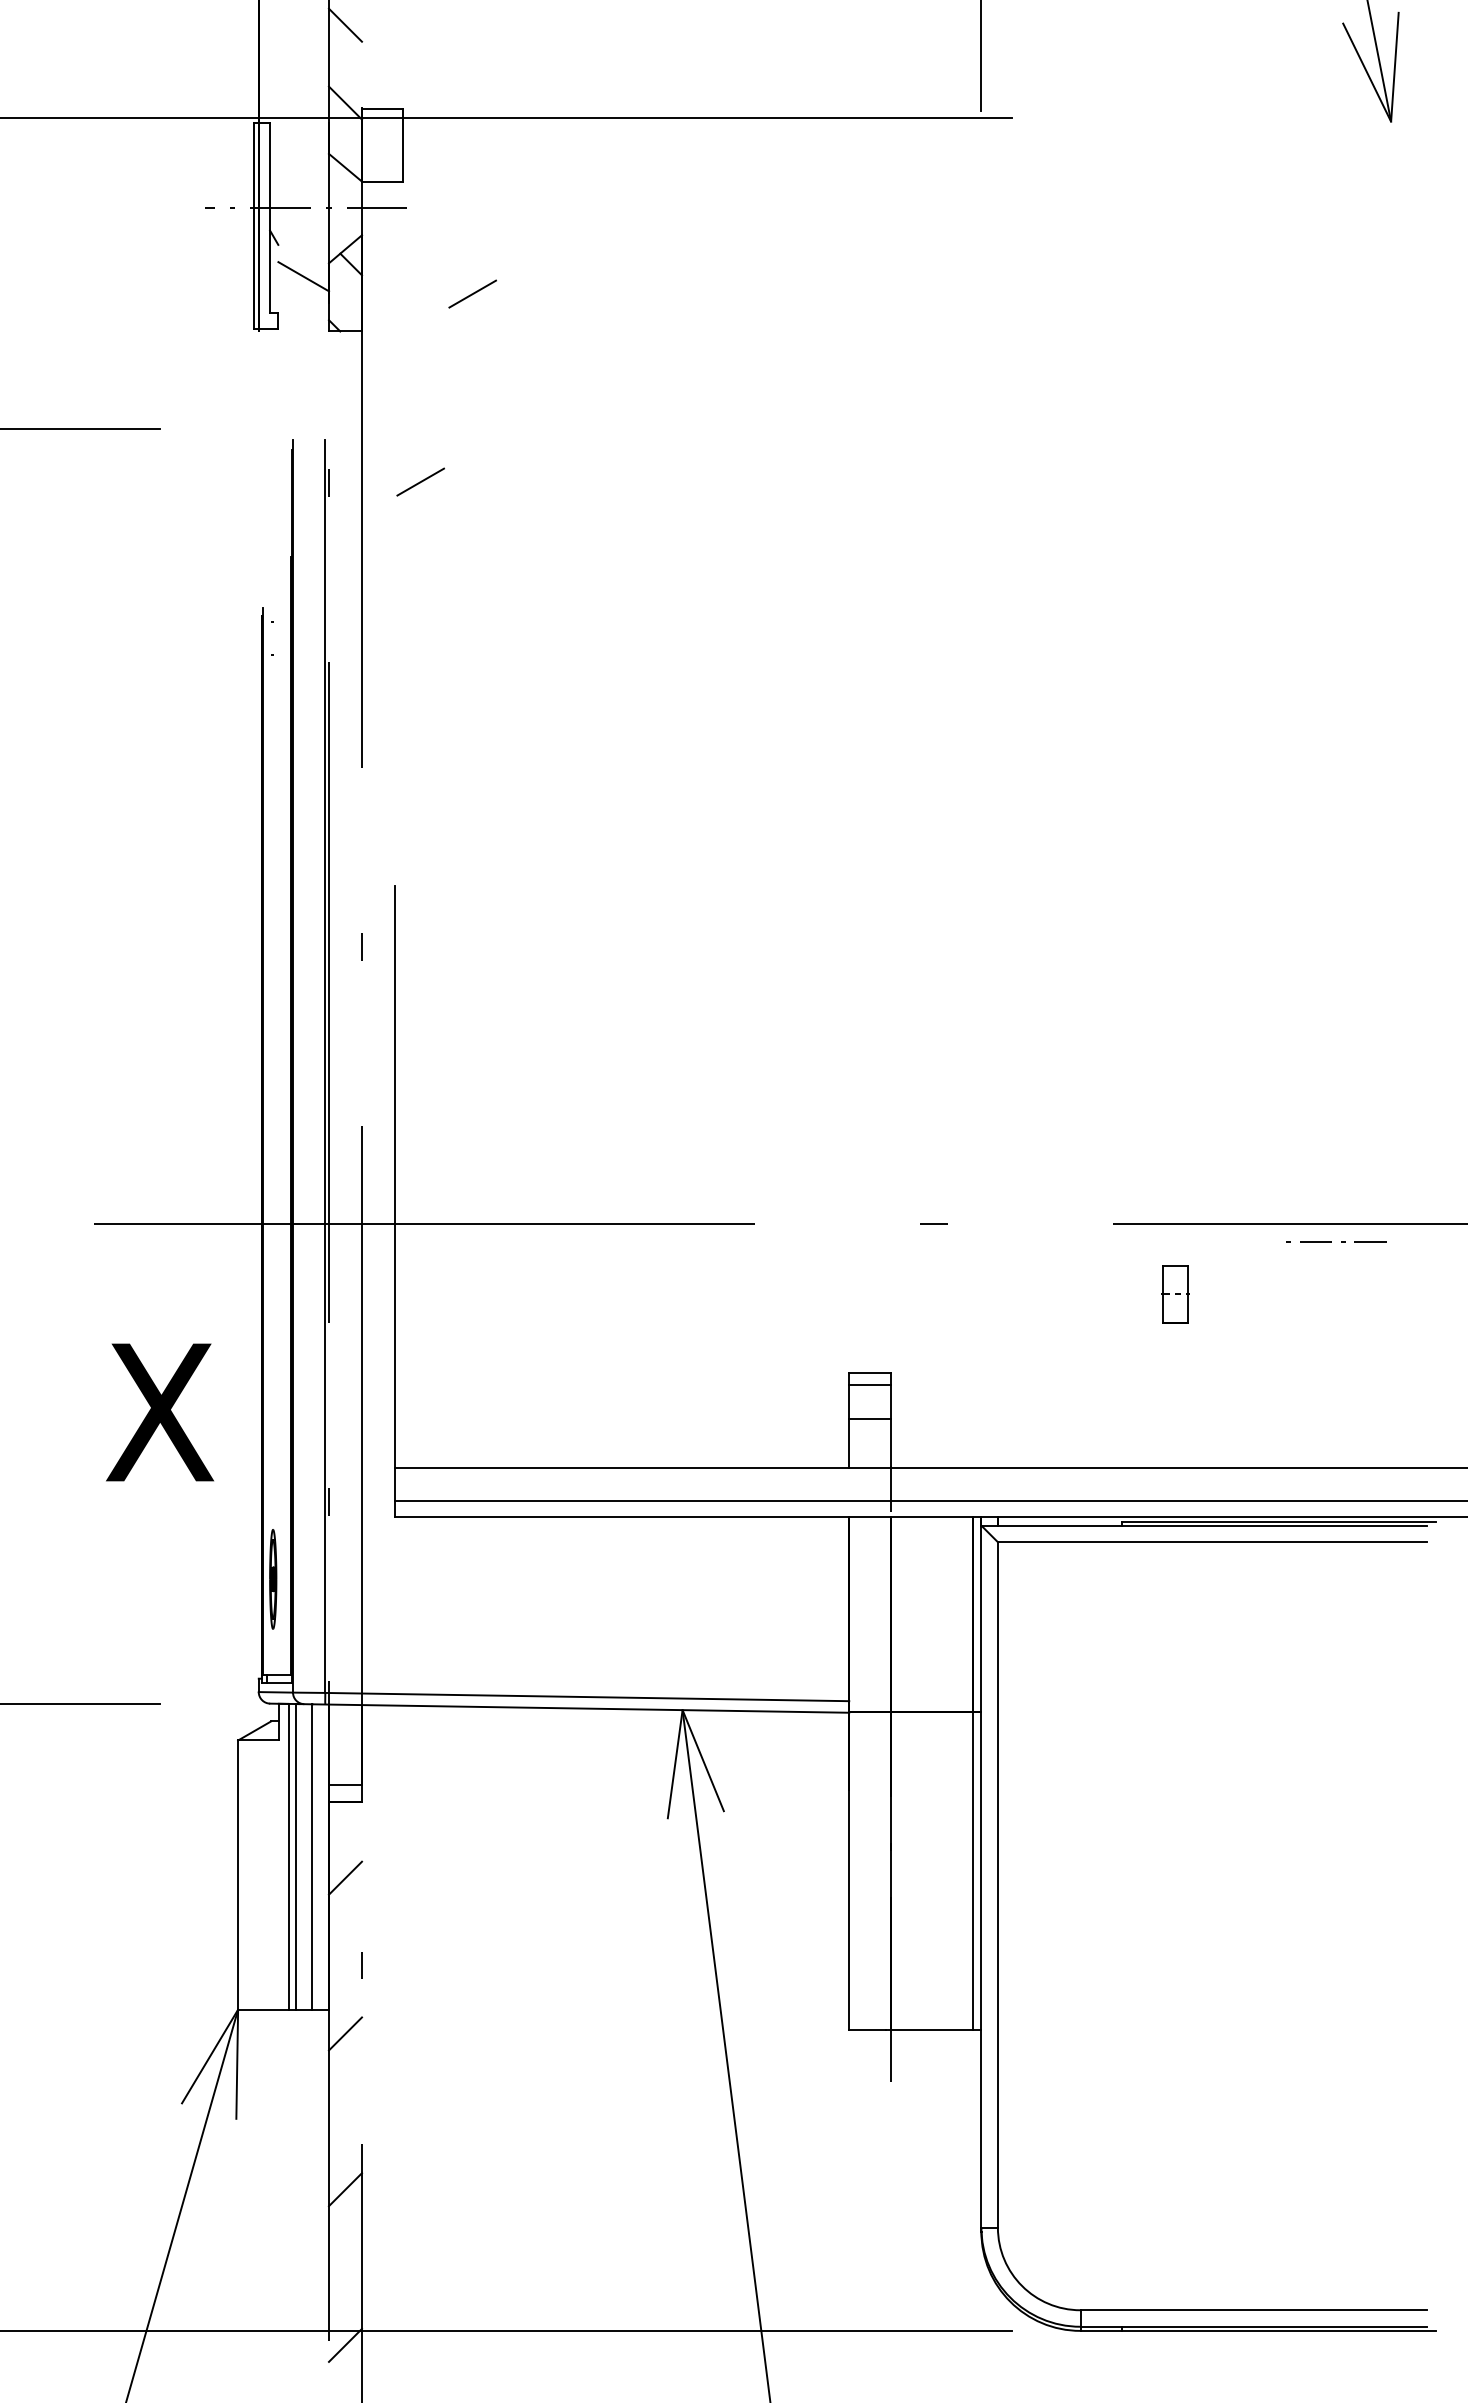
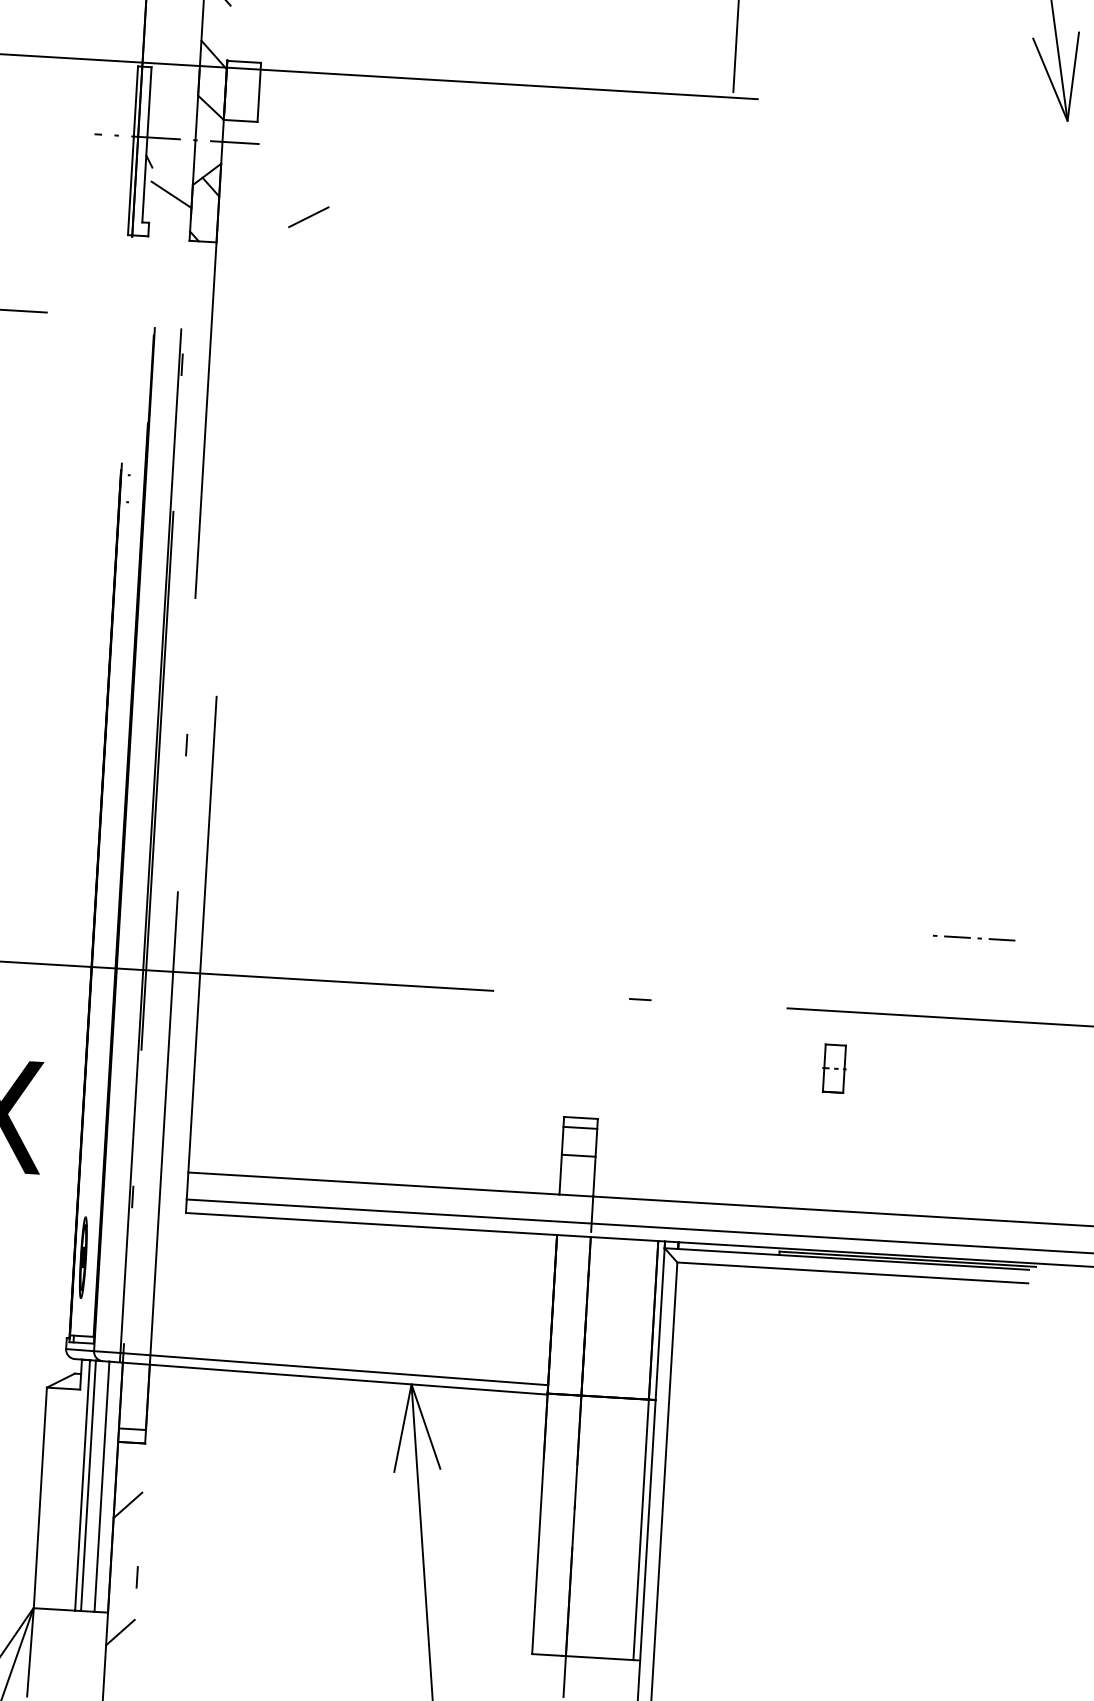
line: (420, 481) -> (257, 367), removed
line: (1331, 1241) -> (970, 937), moved

